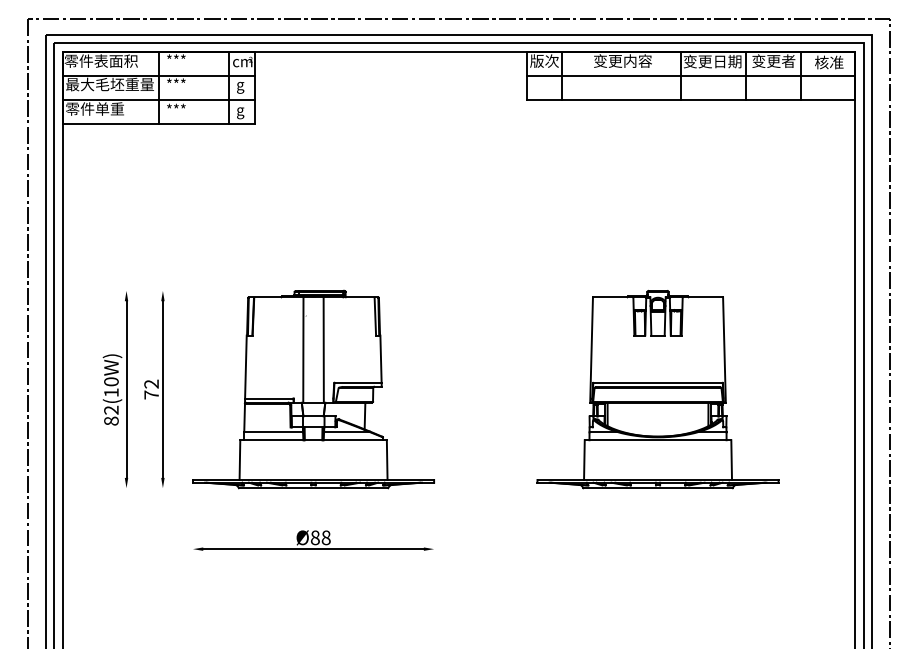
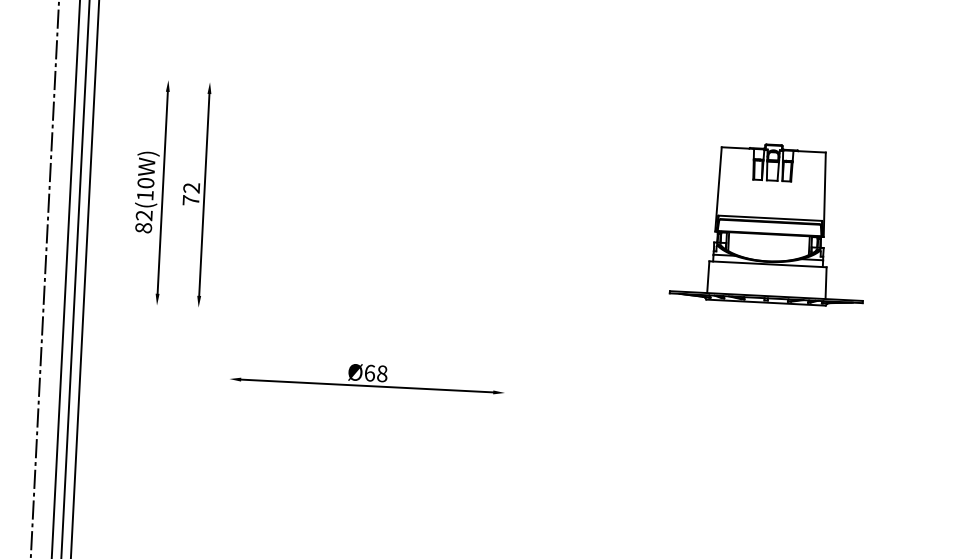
part: (313, 389) -> (376, 203), removed
part: (657, 389) -> (769, 223), size x0.7
text: (314, 537) -> (368, 372), Ø88 -> Ø68

